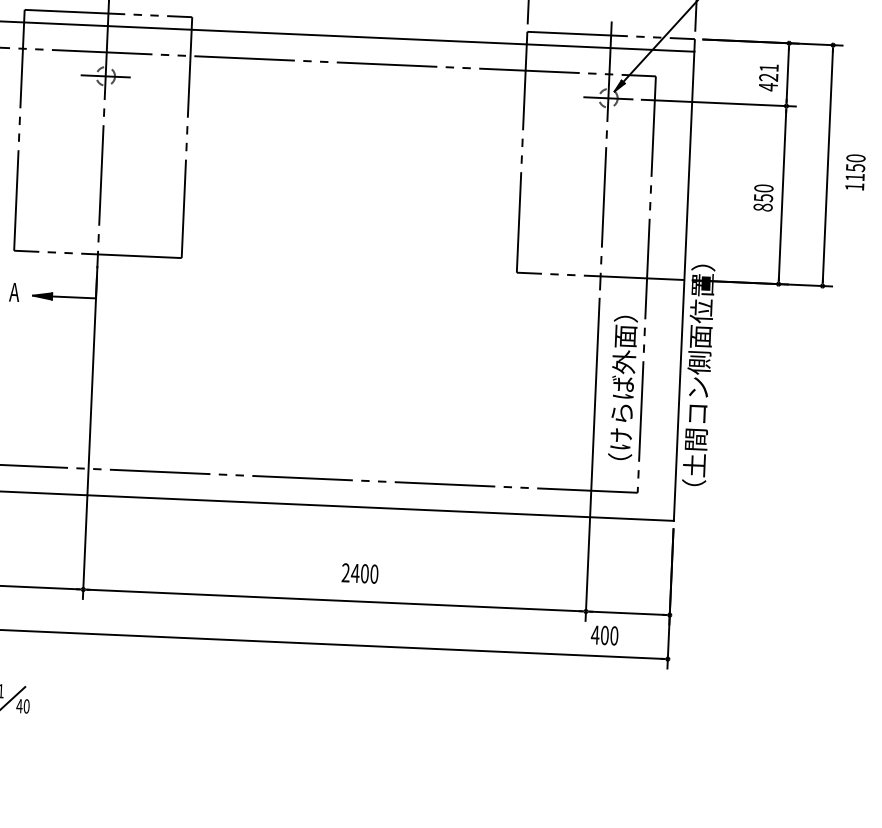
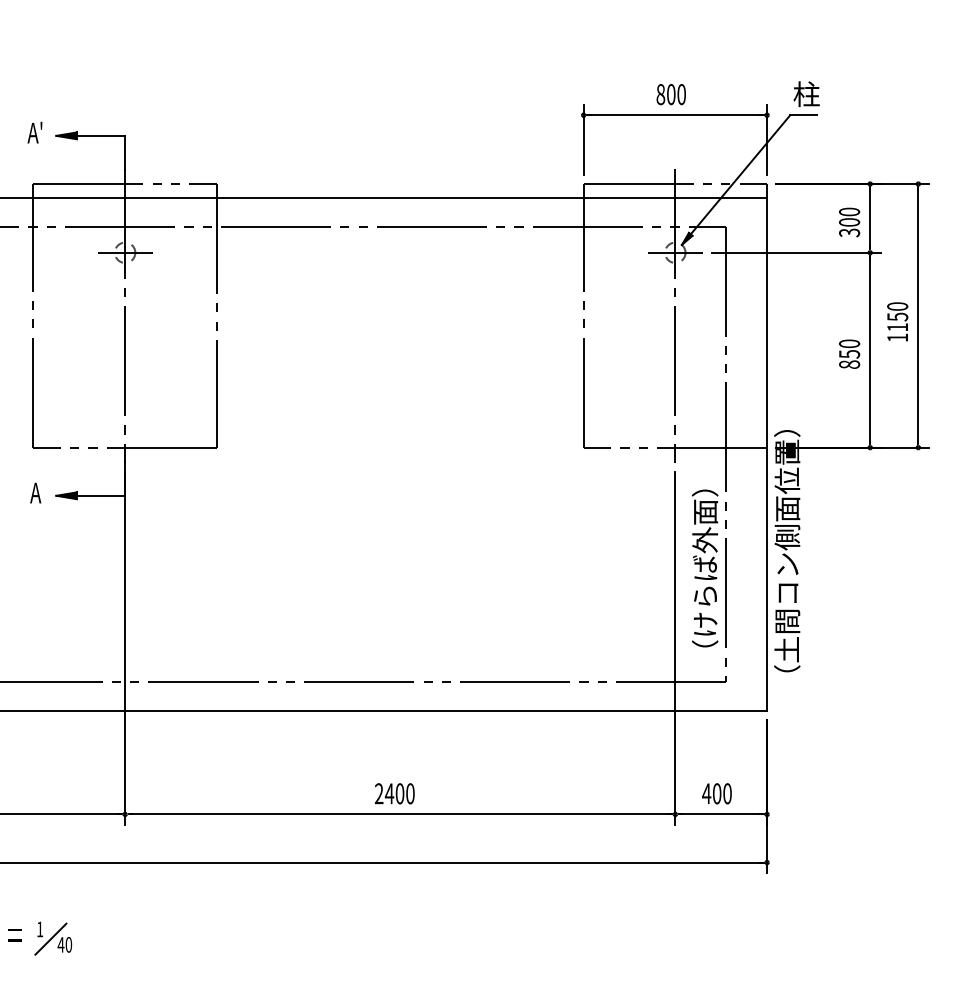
text: (768, 77) -> (849, 222), 421 -> 300
text: (855, 172) -> (897, 321), moved
text: (359, 573) -> (394, 793), moved
text: (604, 635) -> (716, 793), moved

